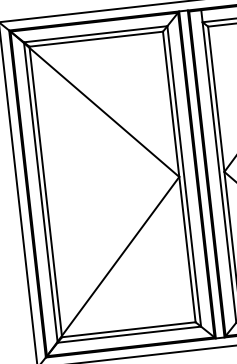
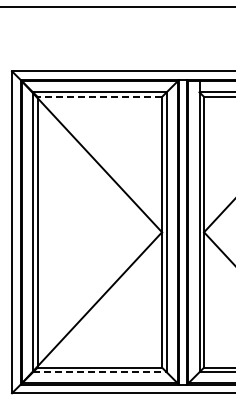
line: (95, 38) -> (99, 96), solid -> dashed
line: (129, 335) -> (99, 372), solid -> dashed

